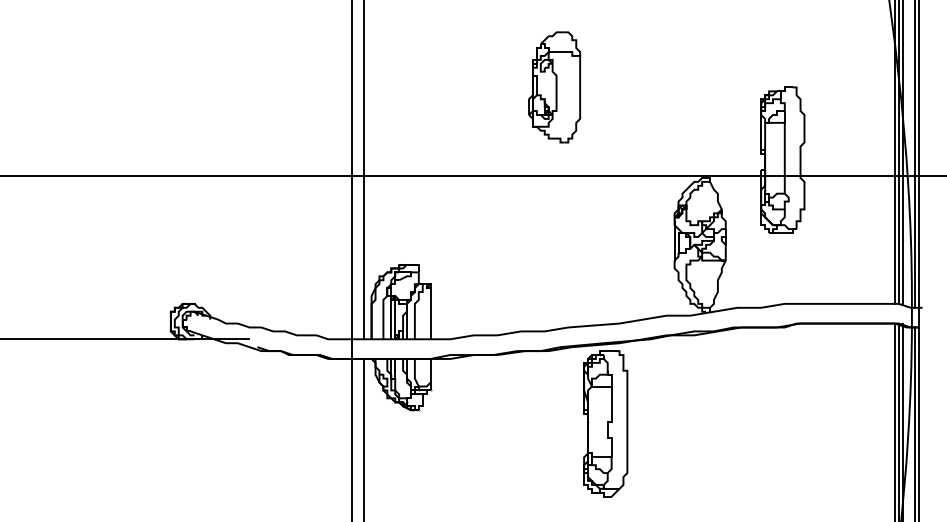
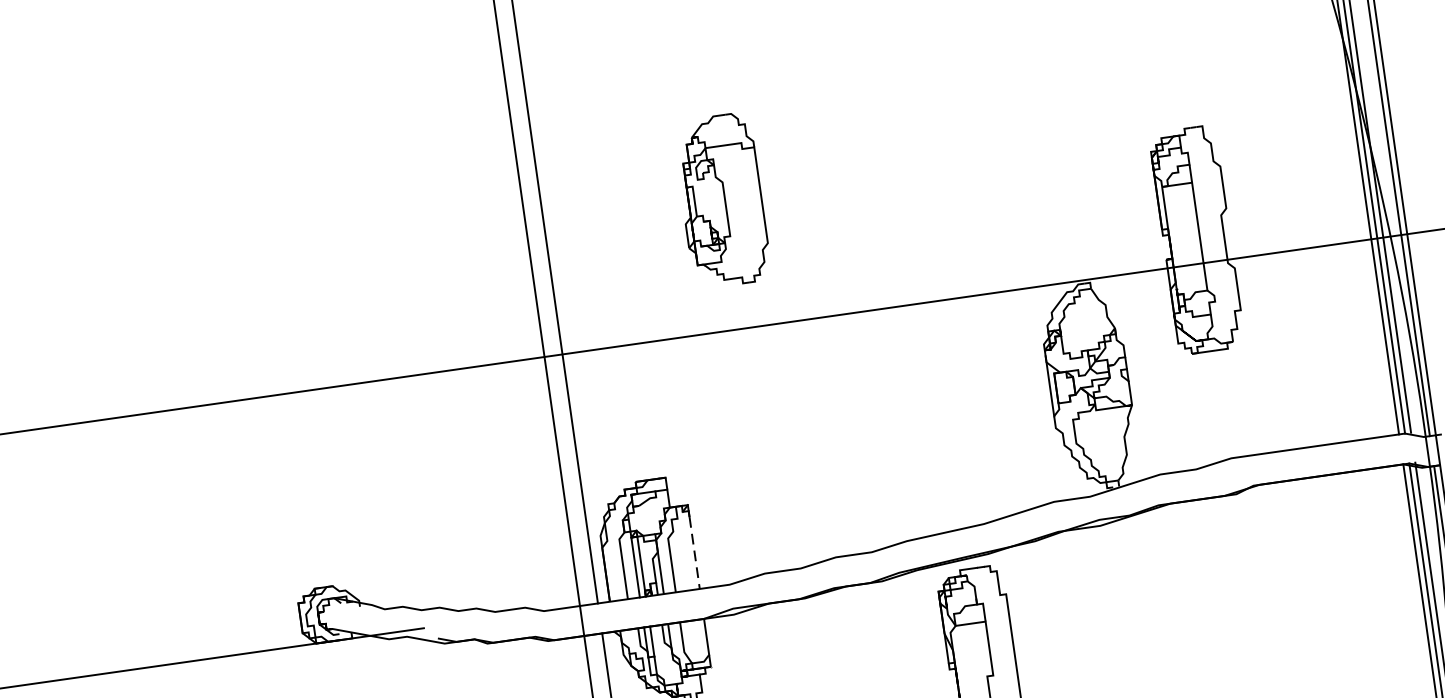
part: (554, 87) -> (722, 200), moved
line: (430, 315) -> (694, 552), solid -> dashed

